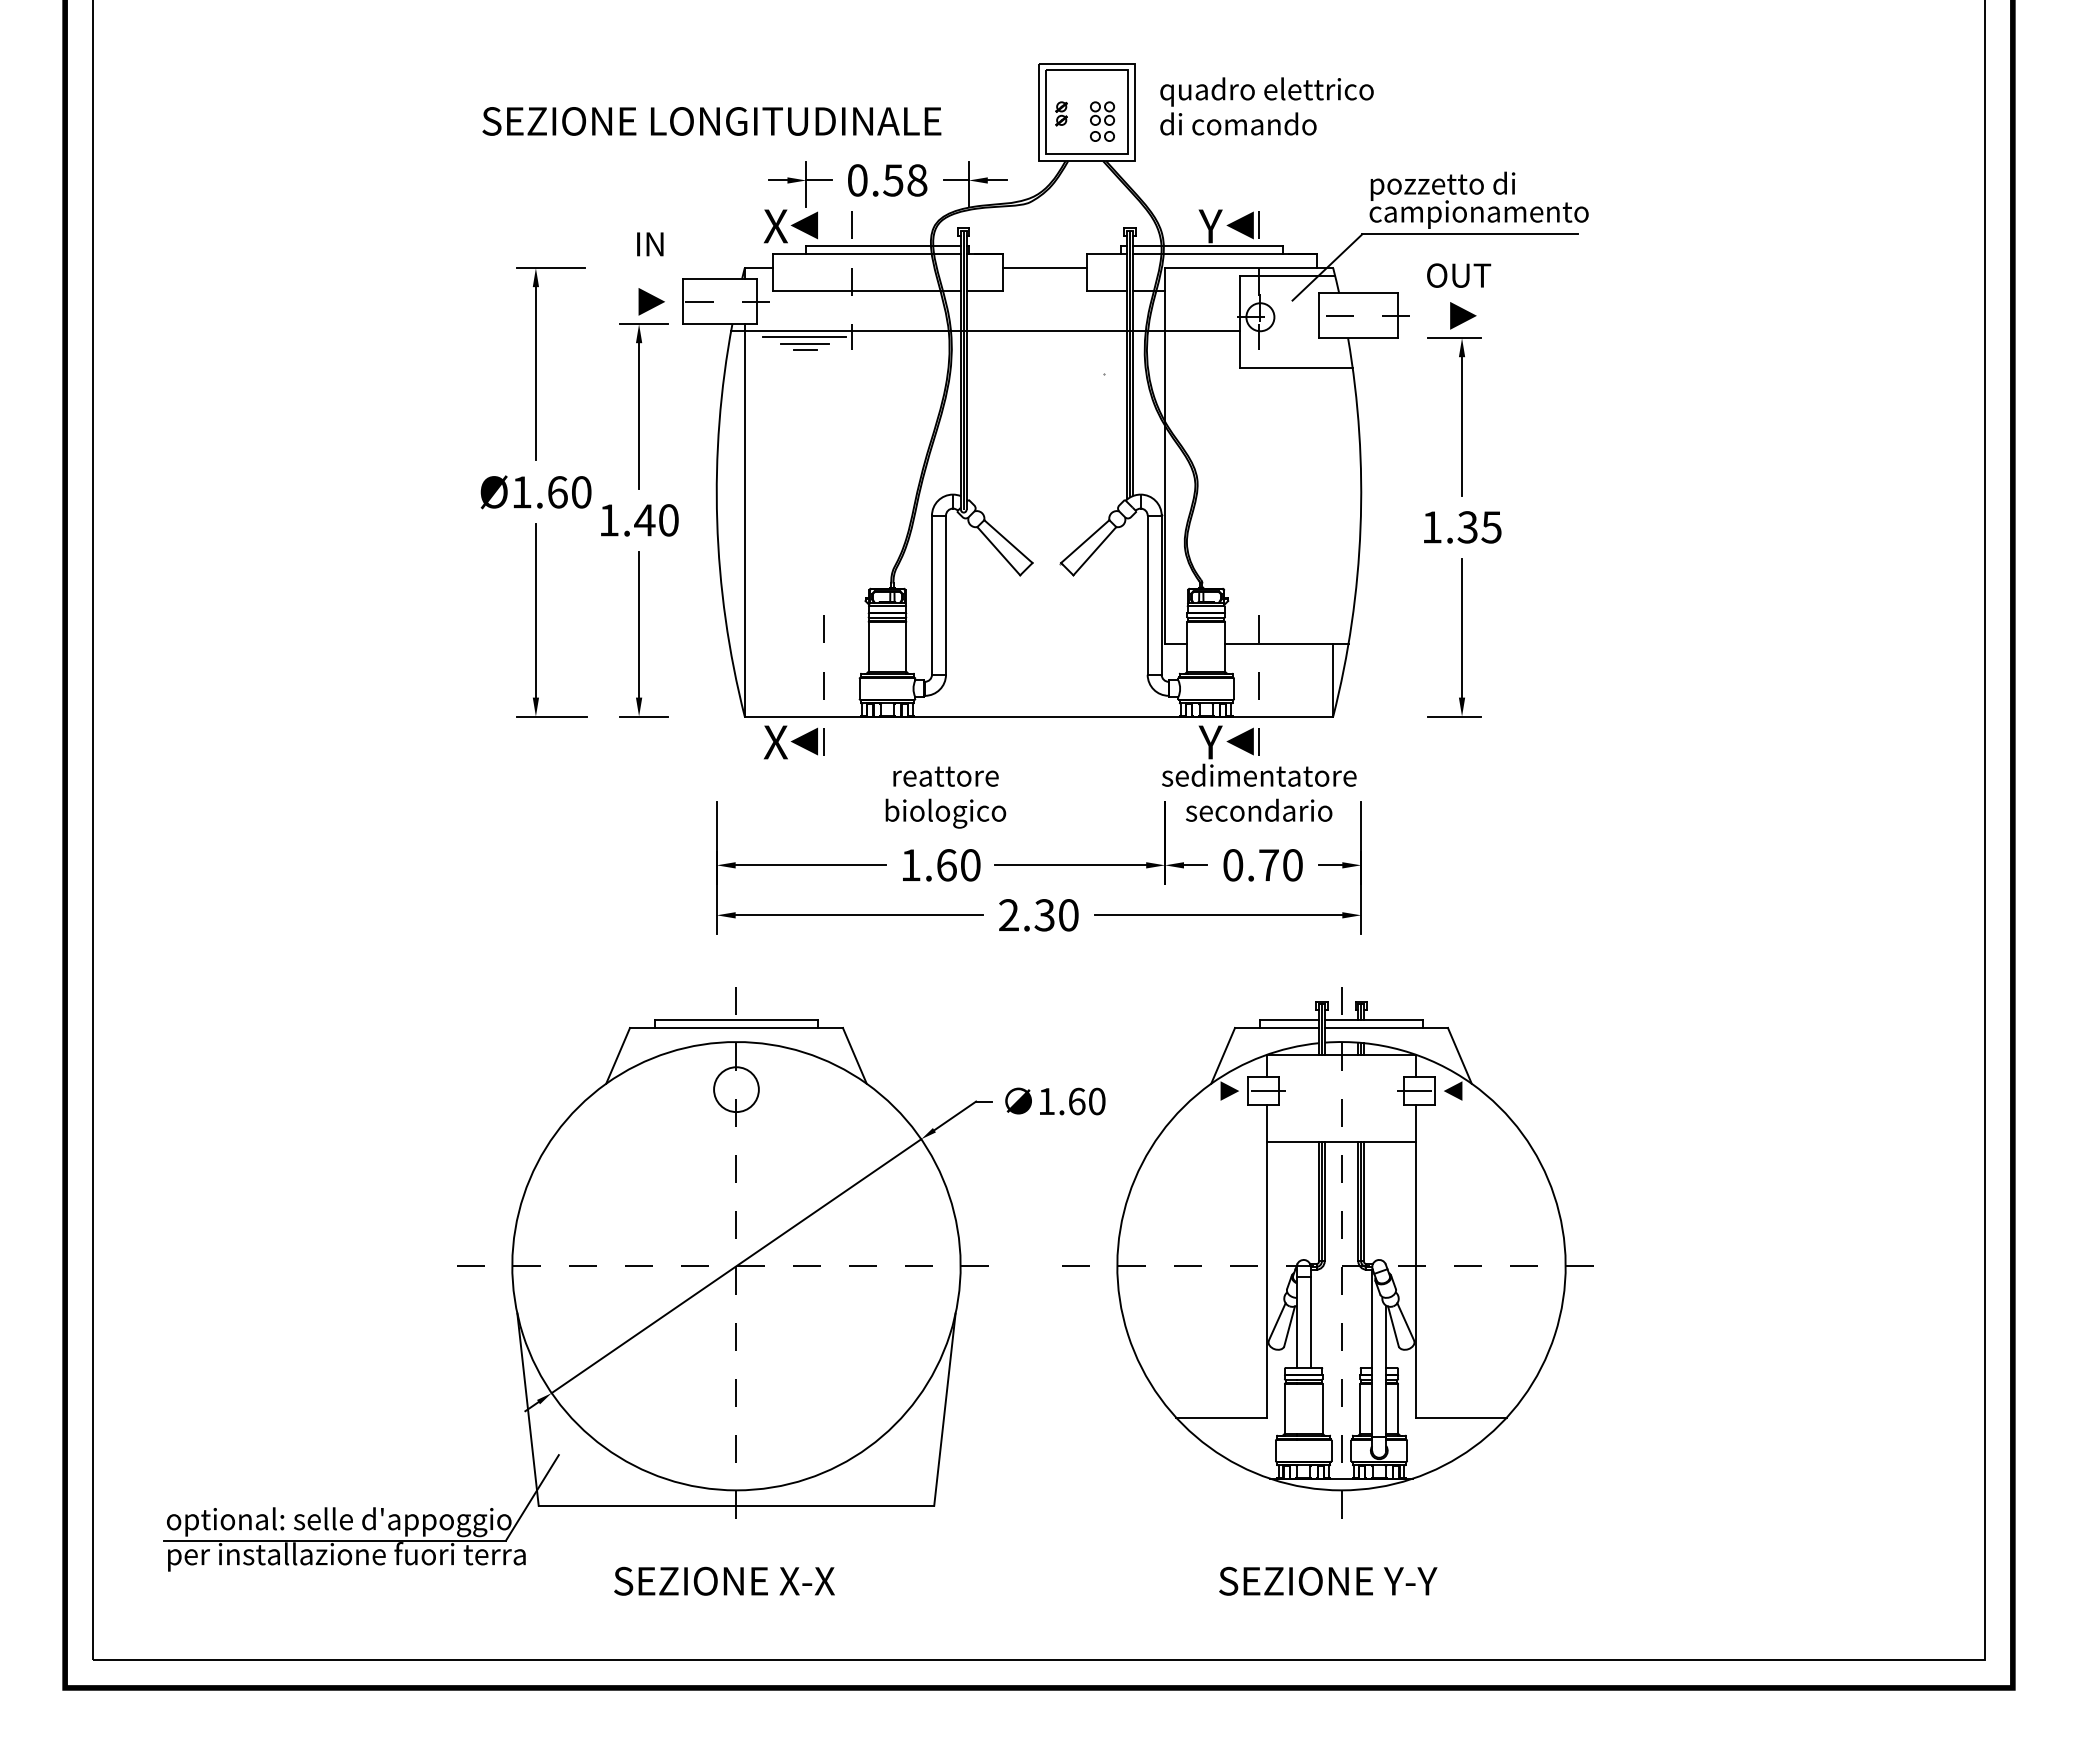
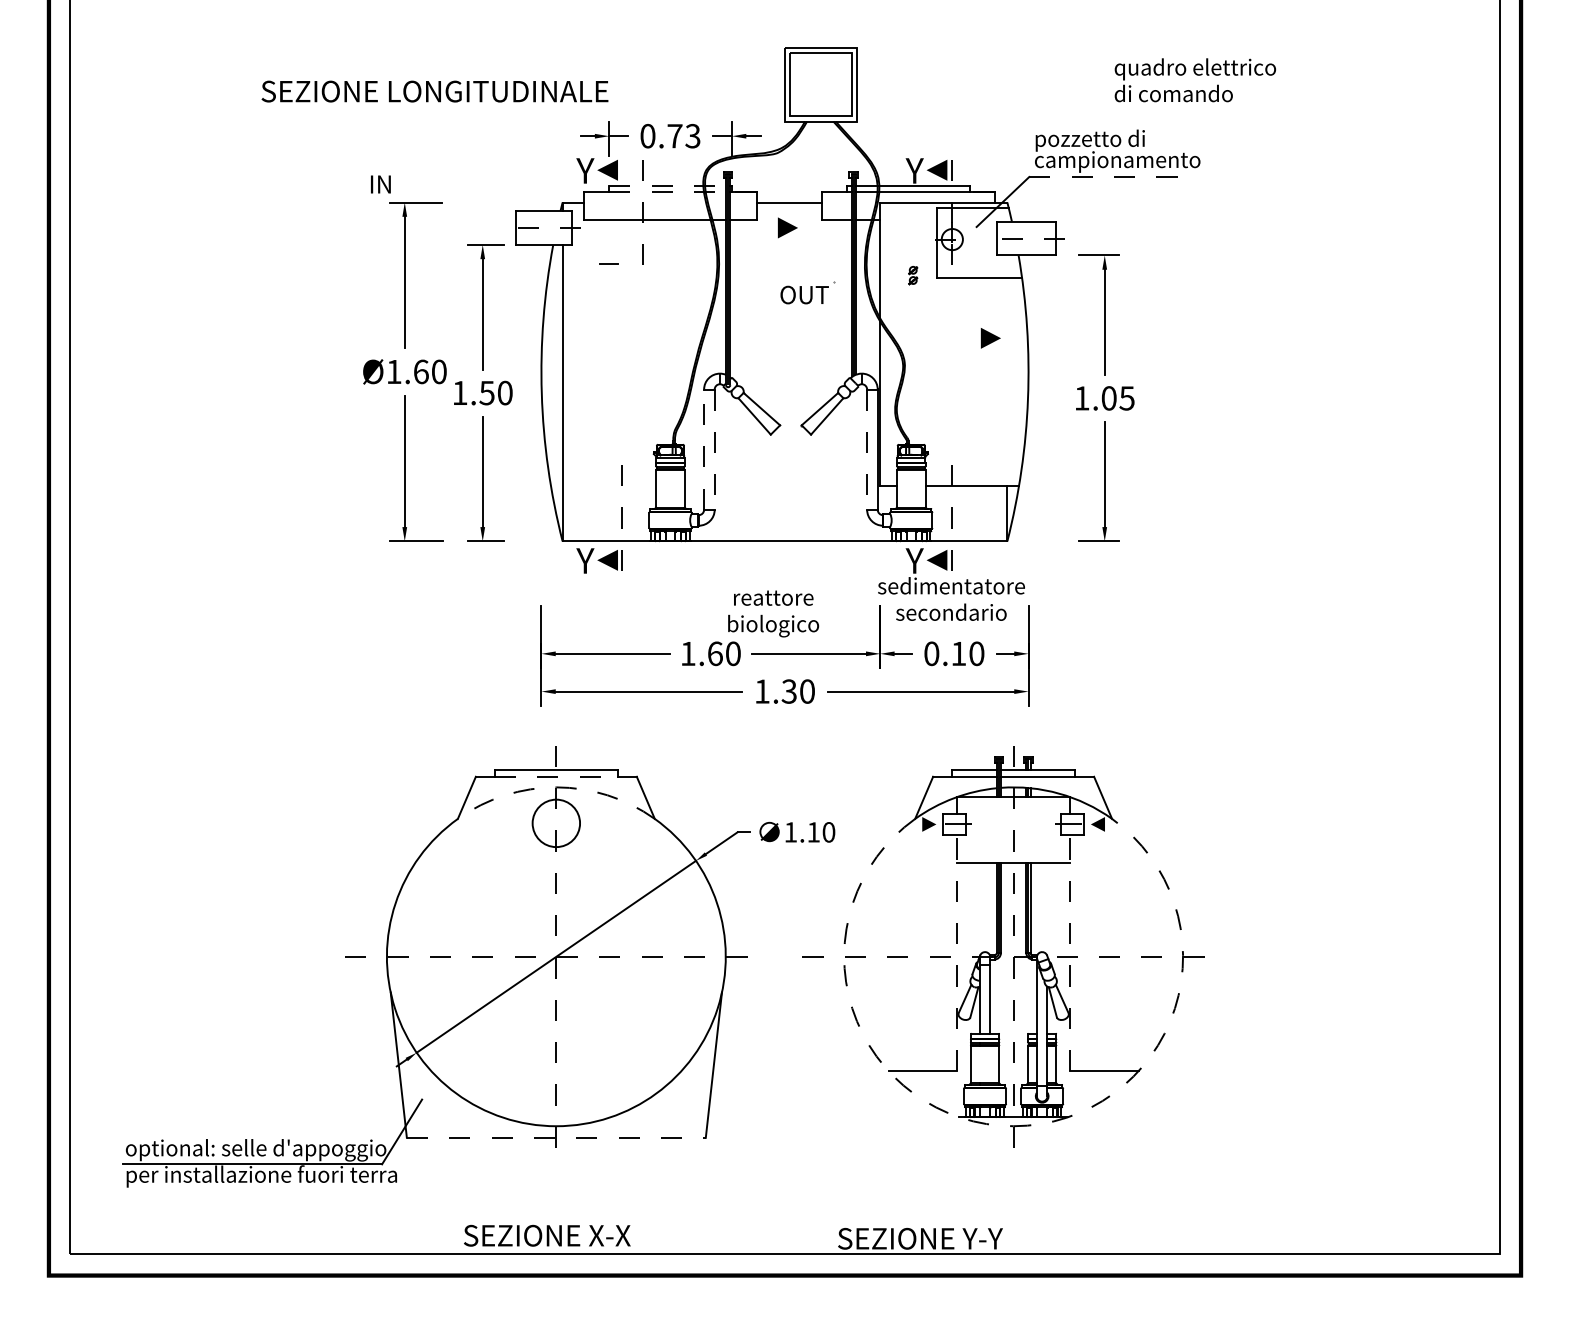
text: (1266, 106) -> (1195, 80), moved
part: (1061, 113) -> (913, 275), moved
text: (711, 121) -> (434, 91), moved
part: (1102, 121) -> (832, 91), removed
text: (905, 180) -> (684, 136), 0.58 -> 0.73
text: (775, 226) -> (585, 171), X -> Y
line: (1470, 234) -> (1111, 177), solid -> dashed
text: (650, 244) -> (381, 184), moved
line: (884, 245) -> (668, 185), solid -> dashed
line: (884, 254) -> (668, 192), solid -> dashed
text: (1459, 275) -> (805, 294), moved
line: (651, 301) -> (787, 227), moved
line: (1463, 315) -> (990, 338), moved
line: (985, 331) -> (744, 250), removed
line: (804, 336) -> (607, 254), removed
line: (804, 343) -> (607, 259), removed
text: (644, 520) -> (486, 393), 1.40 -> 1.50
text: (1467, 527) -> (1108, 398), 1.35 -> 1.05
line: (931, 595) -> (703, 449), solid -> dashed
line: (946, 595) -> (715, 449), solid -> dashed
line: (1147, 595) -> (867, 449), solid -> dashed
text: (775, 742) -> (585, 561), X -> Y
text: (945, 797) -> (773, 613), moved
text: (1268, 864) -> (958, 653), 0.70 -> 0.10
text: (1008, 914) -> (761, 690), 2.30 -> 1.30
line: (736, 1028) -> (556, 777), solid -> dashed
arc: (736, 1042) -> (556, 787), solid -> dashed
circle: (736, 1089) -> (556, 823), size x1.4
text: (1077, 1101) -> (814, 832), 1.60 -> 1.10
line: (1266, 1260) -> (956, 952), solid -> dashed
line: (1416, 1260) -> (1070, 952), solid -> dashed
arc: (1341, 1490) -> (1013, 1126), solid -> dashed
line: (736, 1505) -> (556, 1137), solid -> dashed
text: (724, 1580) -> (547, 1235), moved
text: (1328, 1580) -> (920, 1238), moved

